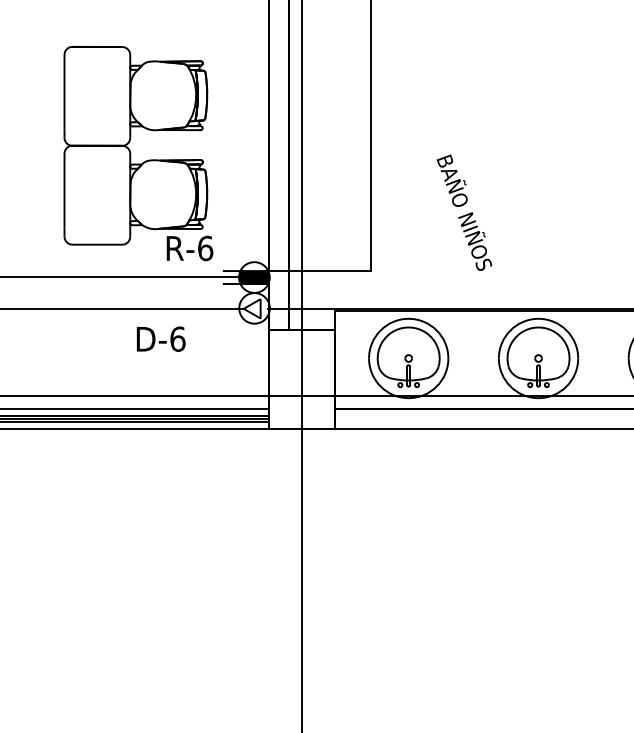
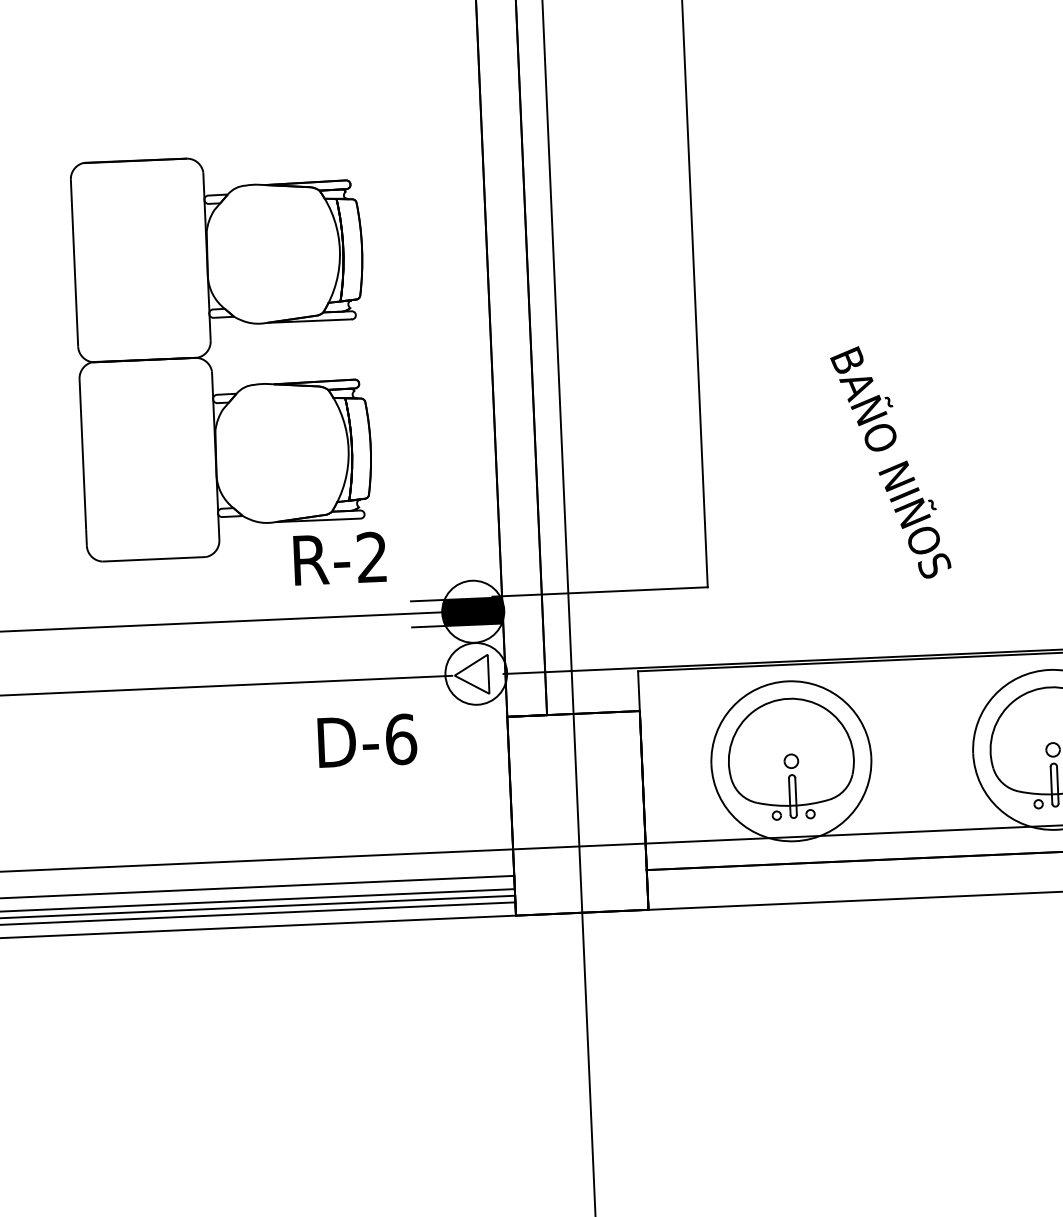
text: (205, 248) -> (372, 557), R-6 -> R-2
text: (160, 338) -> (365, 739), moved

